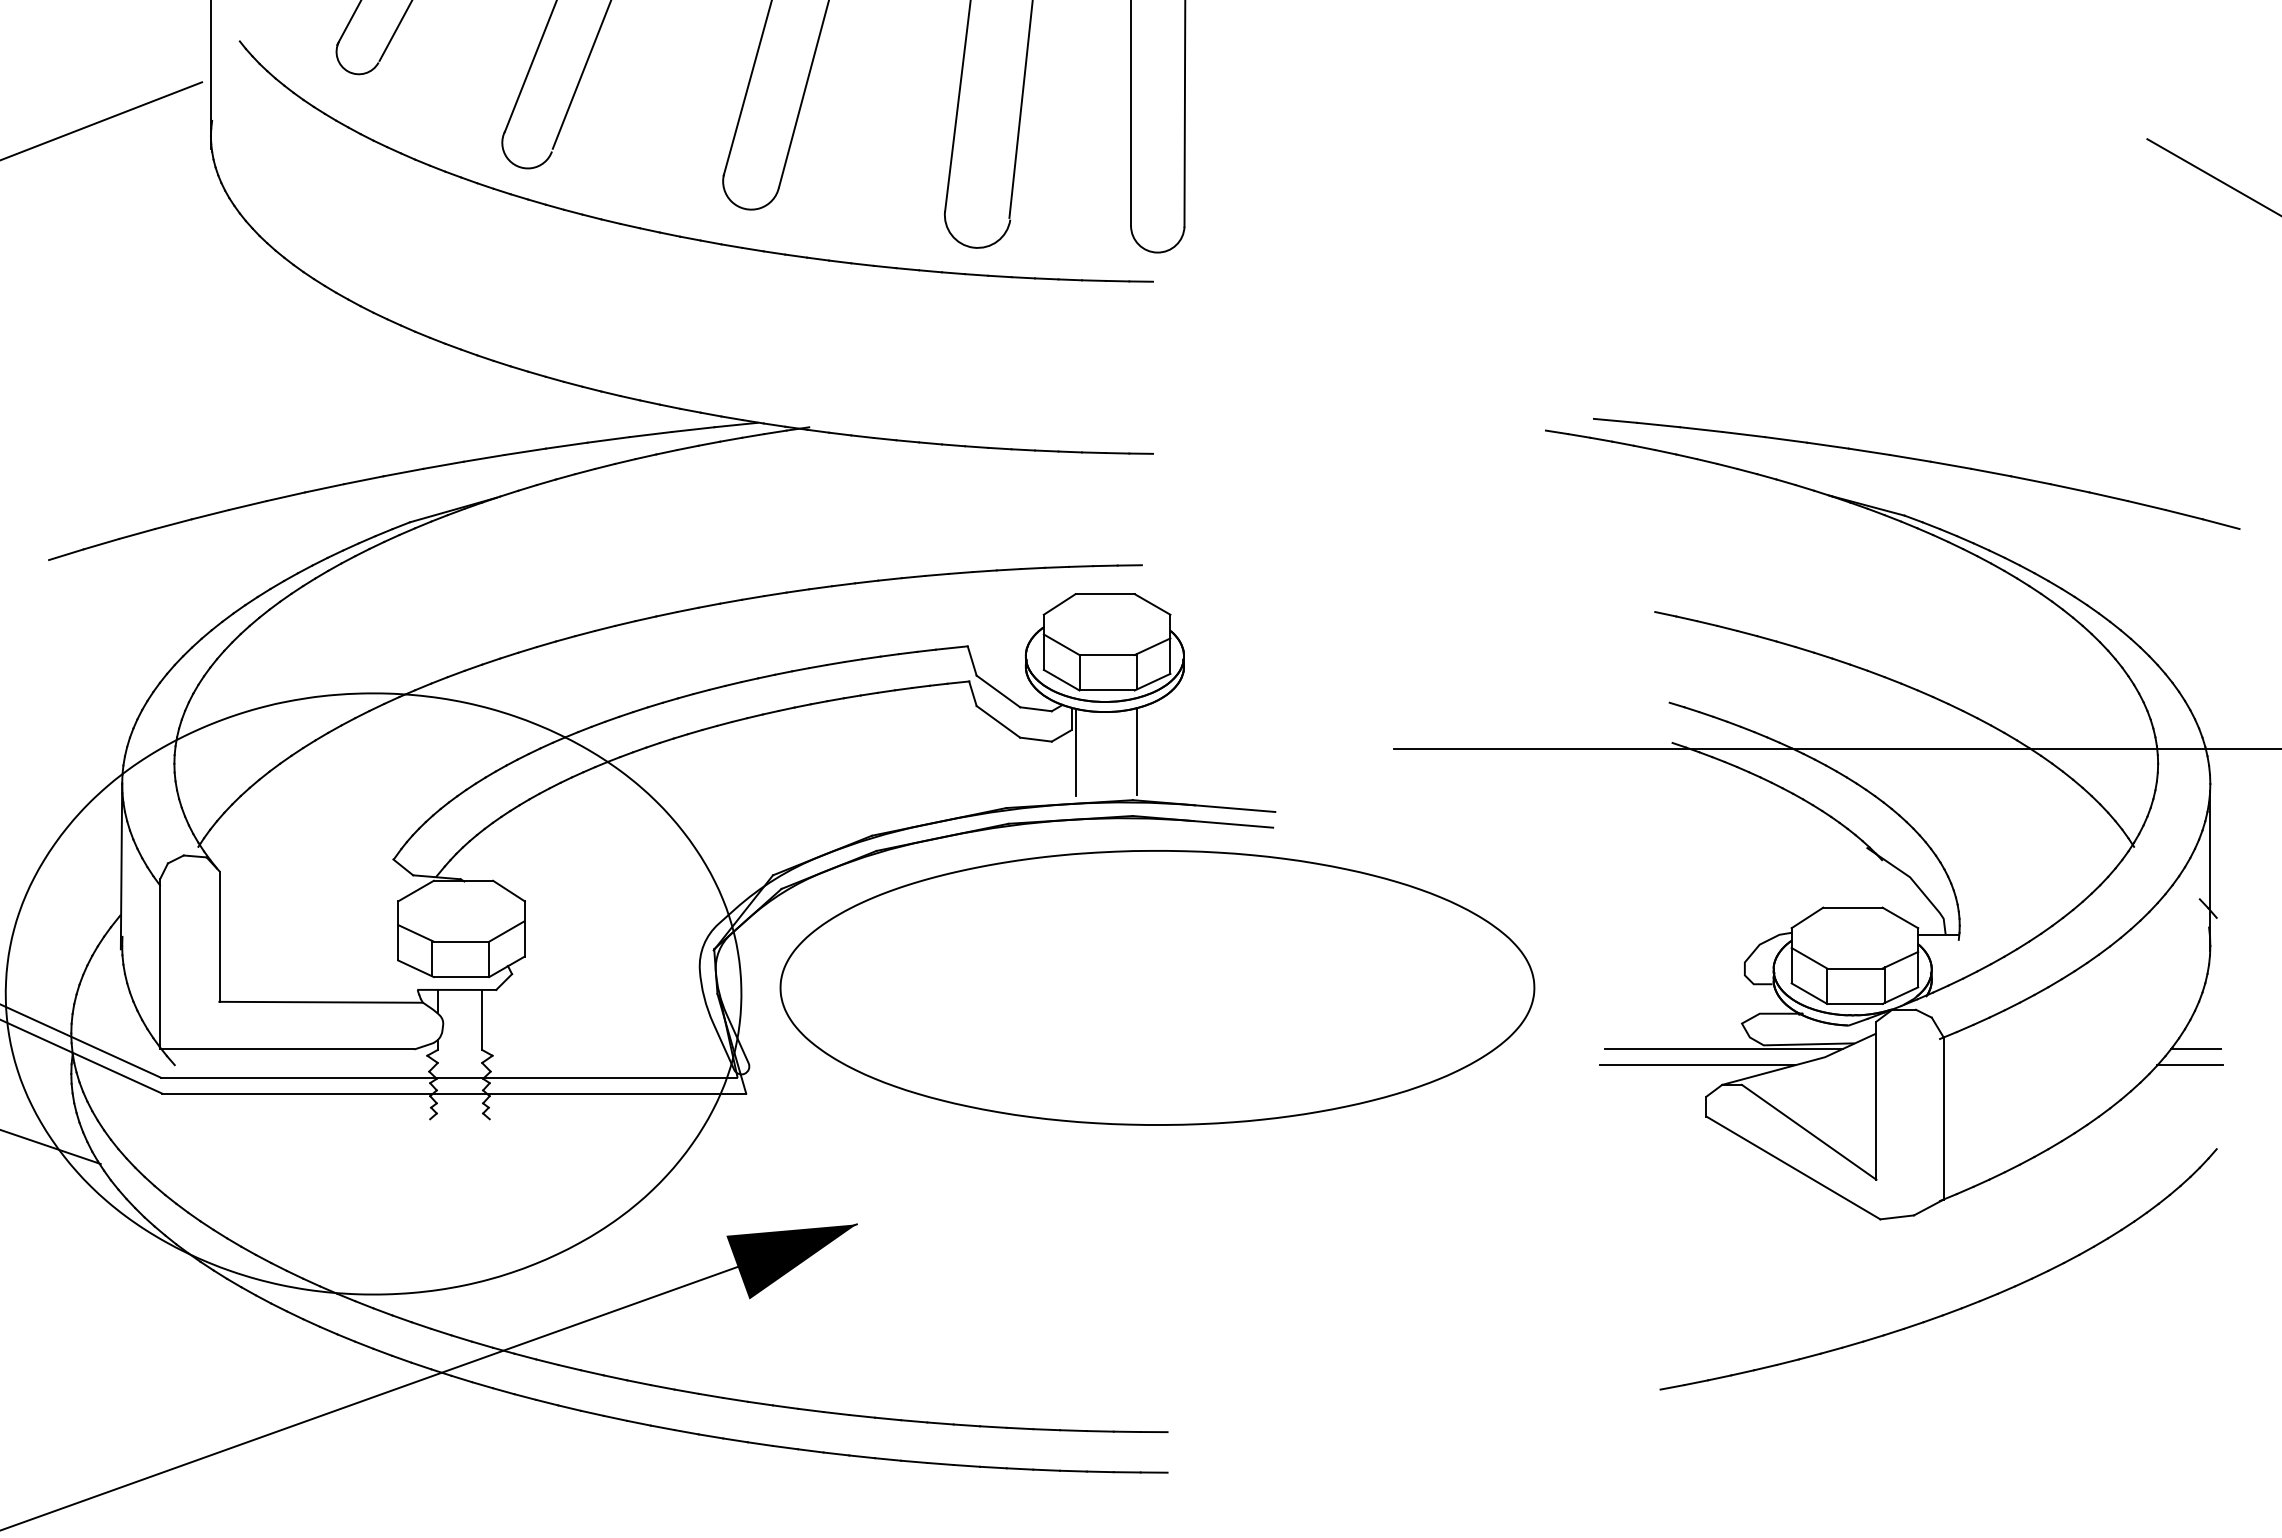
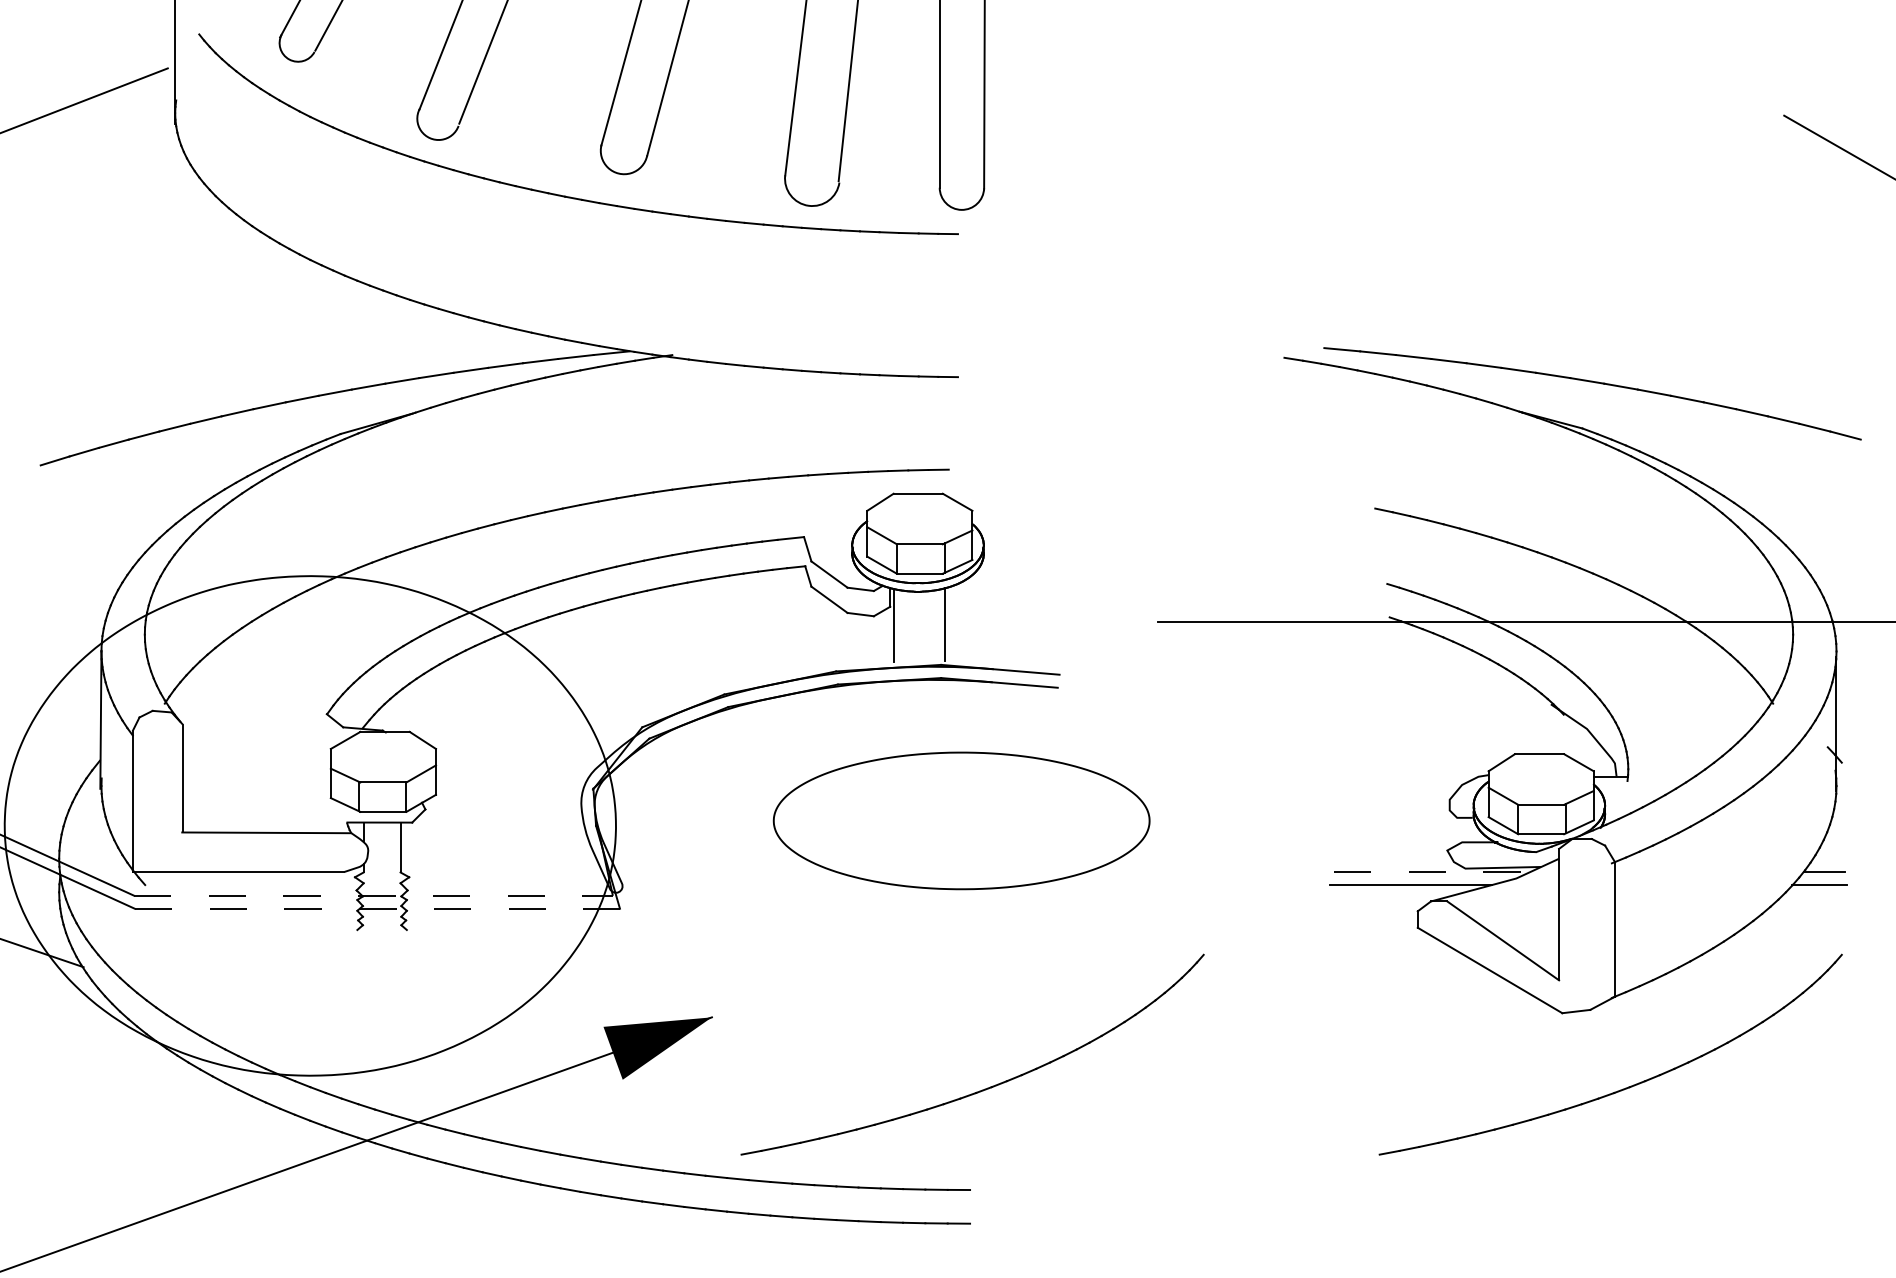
part: (1157, 987) -> (961, 820), size x0.6
line: (1724, 1049) -> (1432, 872), solid -> dashed
line: (449, 1077) -> (373, 895), solid -> dashed
line: (454, 1093) -> (377, 908), solid -> dashed
part: (1184, 1310) -> (984, 1088), added

